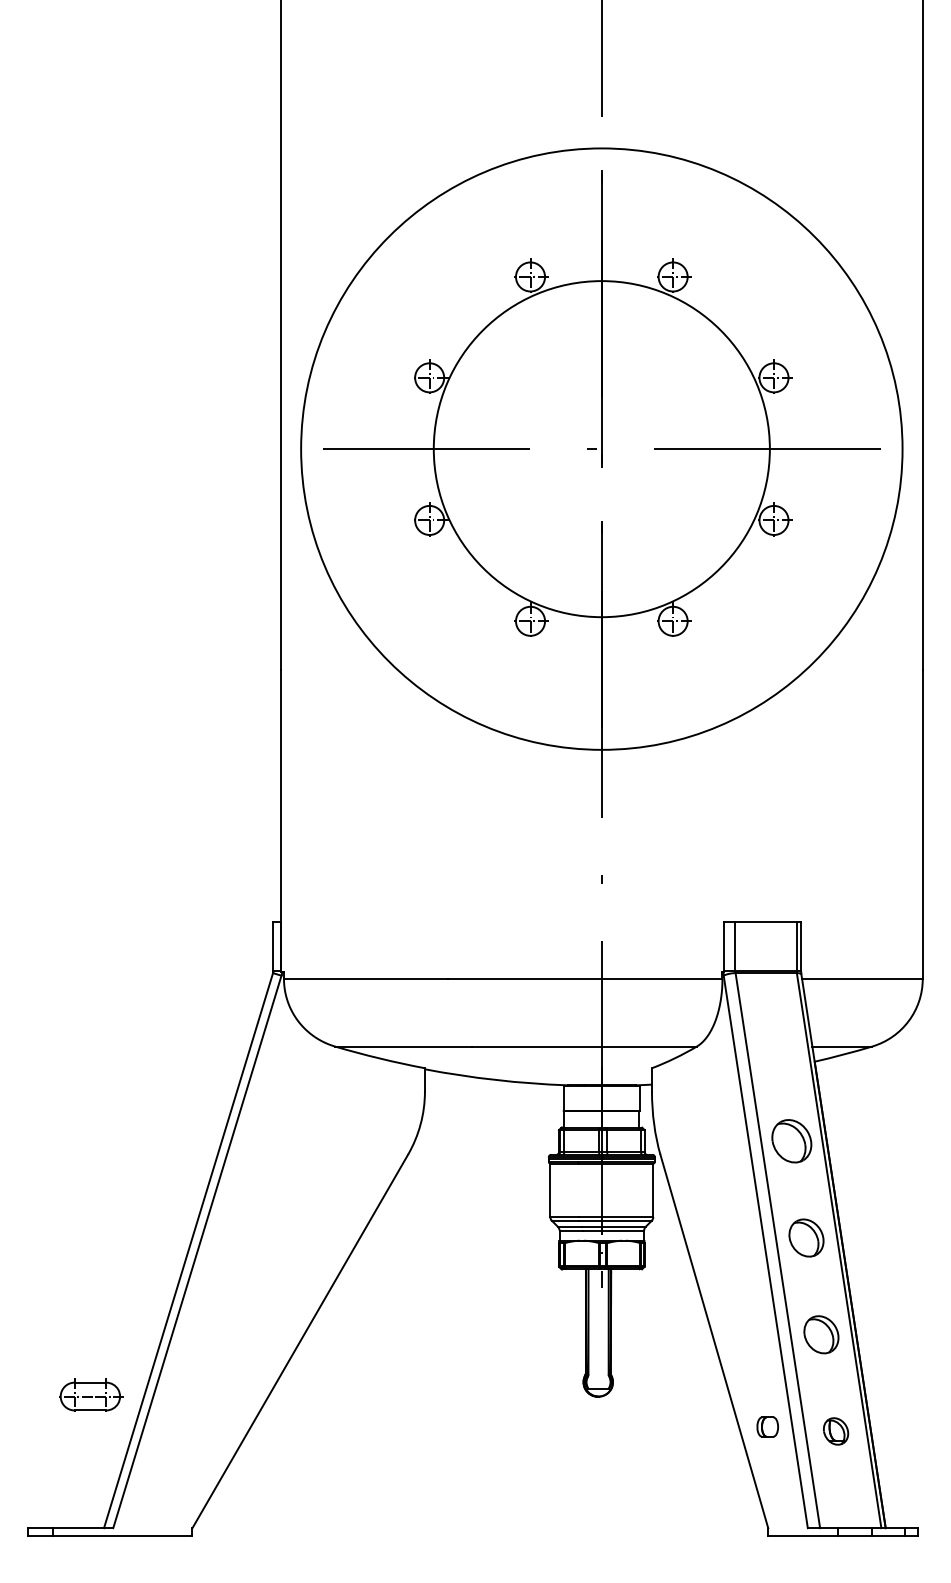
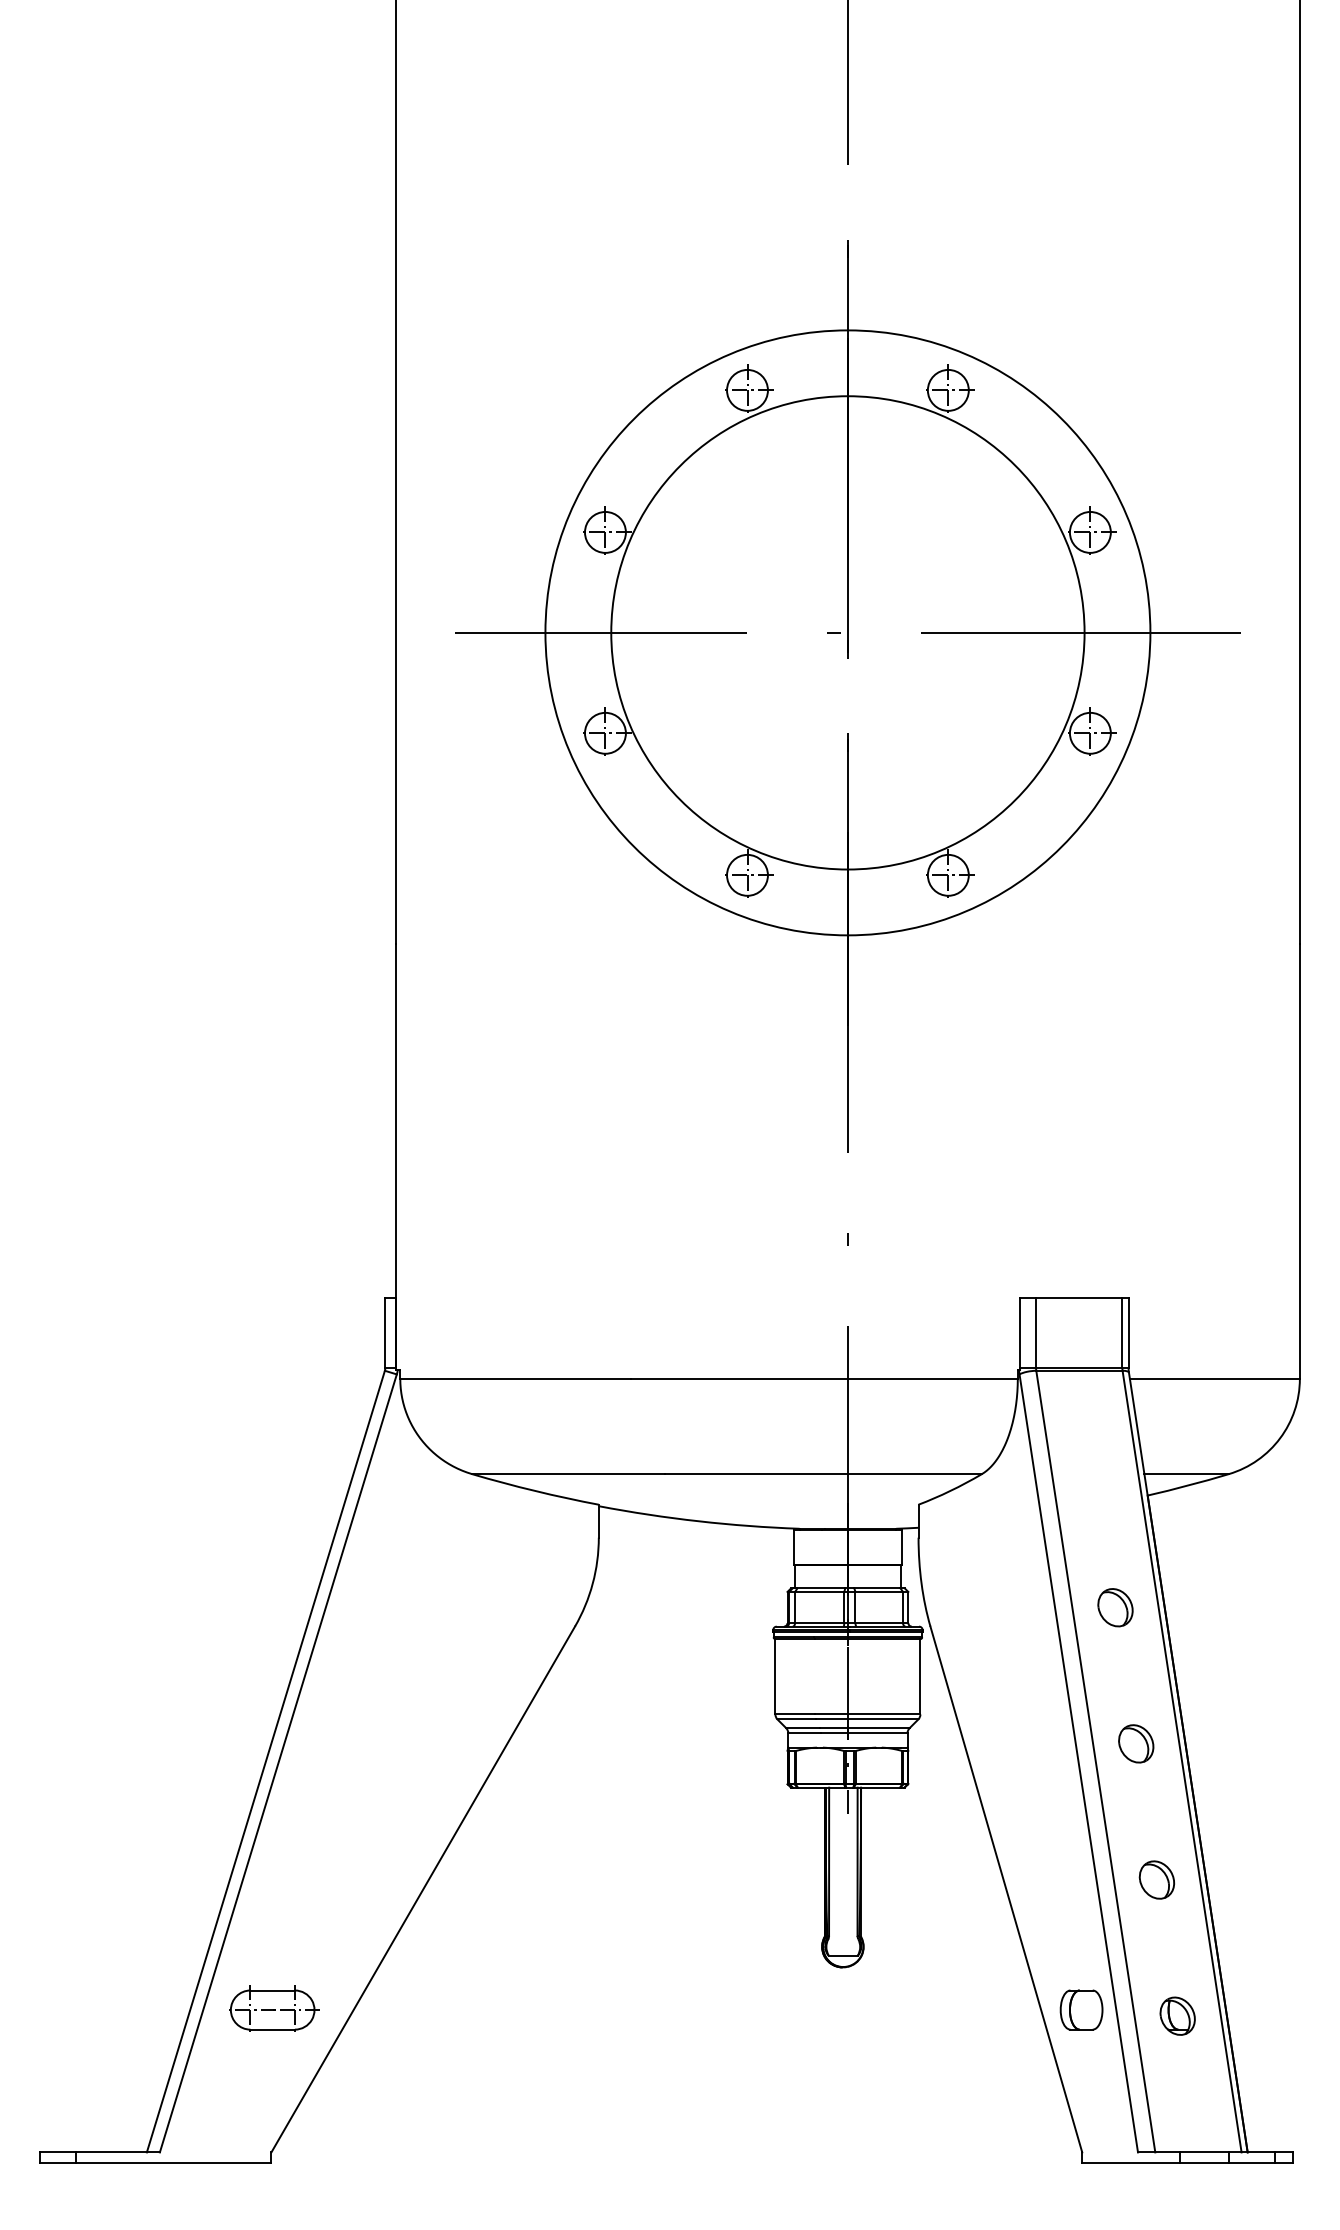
circle: (601, 448) -> (847, 632), size x0.71
part: (791, 1141) -> (1115, 1607), size x0.62
part: (806, 1237) -> (1136, 1743), size x0.71
part: (820, 1334) -> (1156, 1879), size x0.71
part: (91, 1395) -> (274, 2008), moved
part: (767, 1426) -> (1081, 2009), size x1.43

